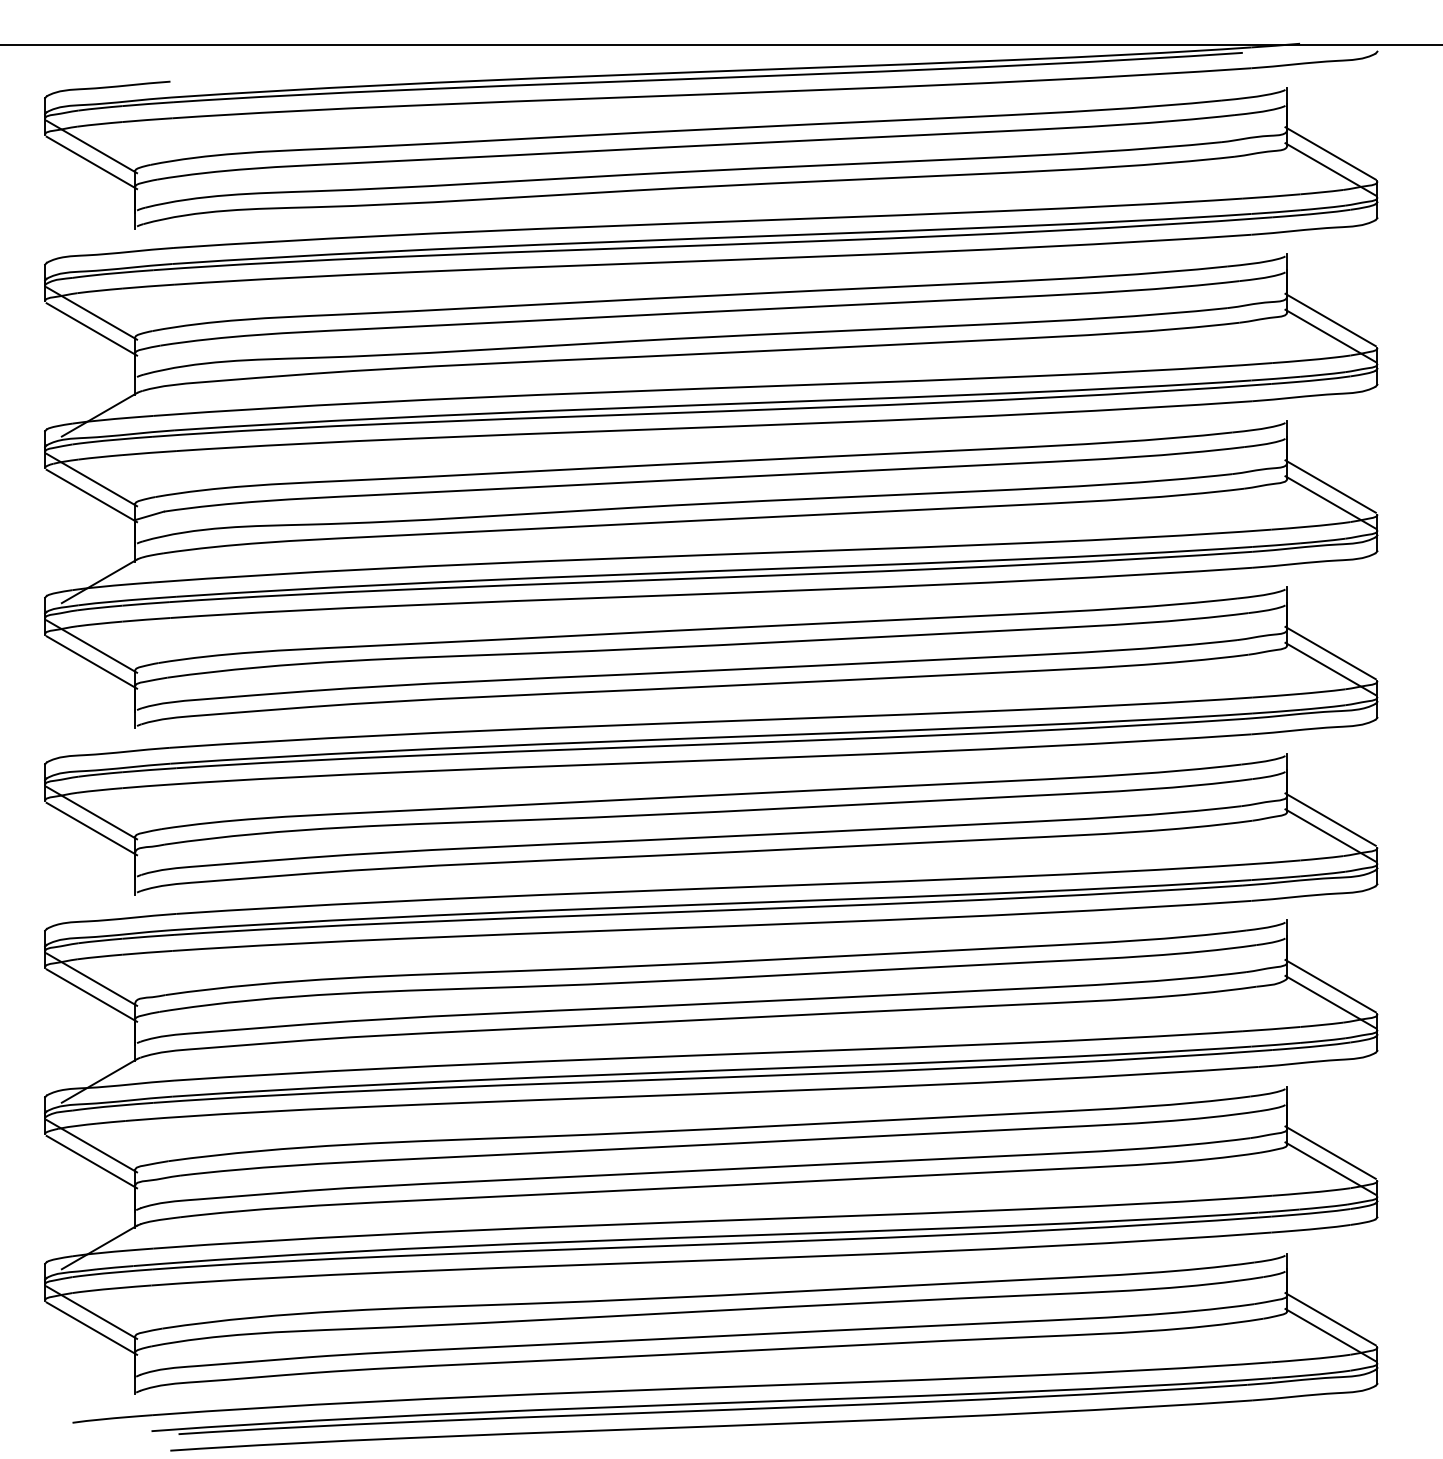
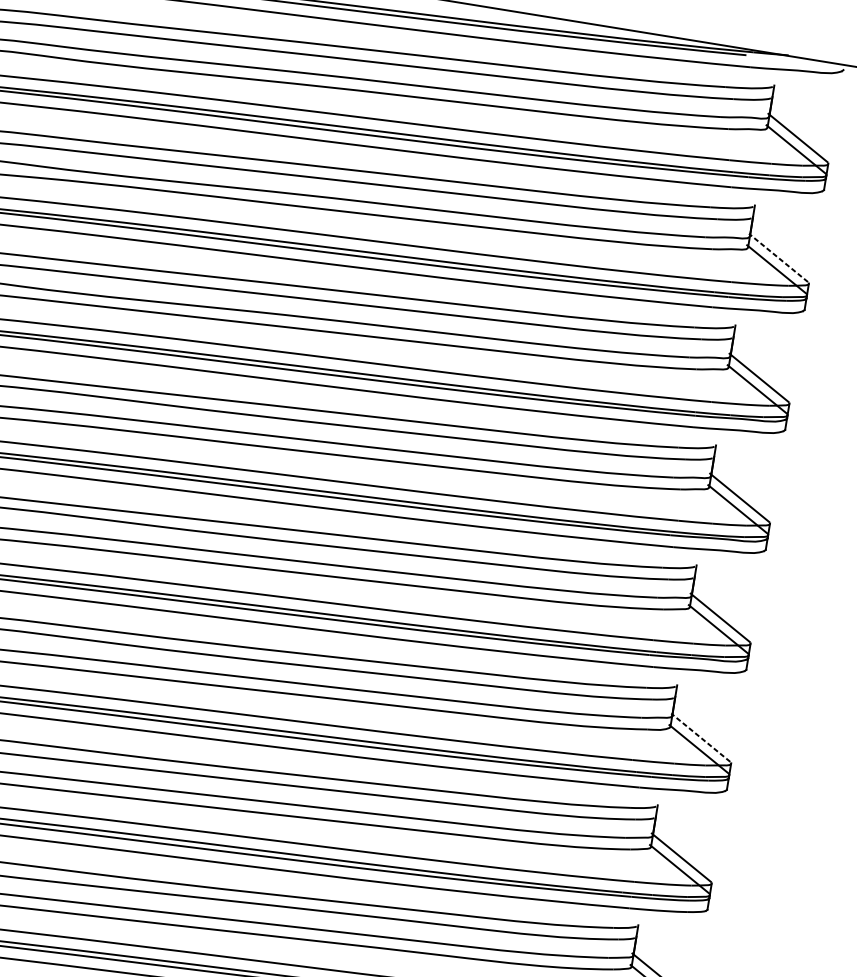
line: (1330, 319) -> (778, 257), solid -> dashed
line: (1330, 985) -> (700, 737), solid -> dashed

